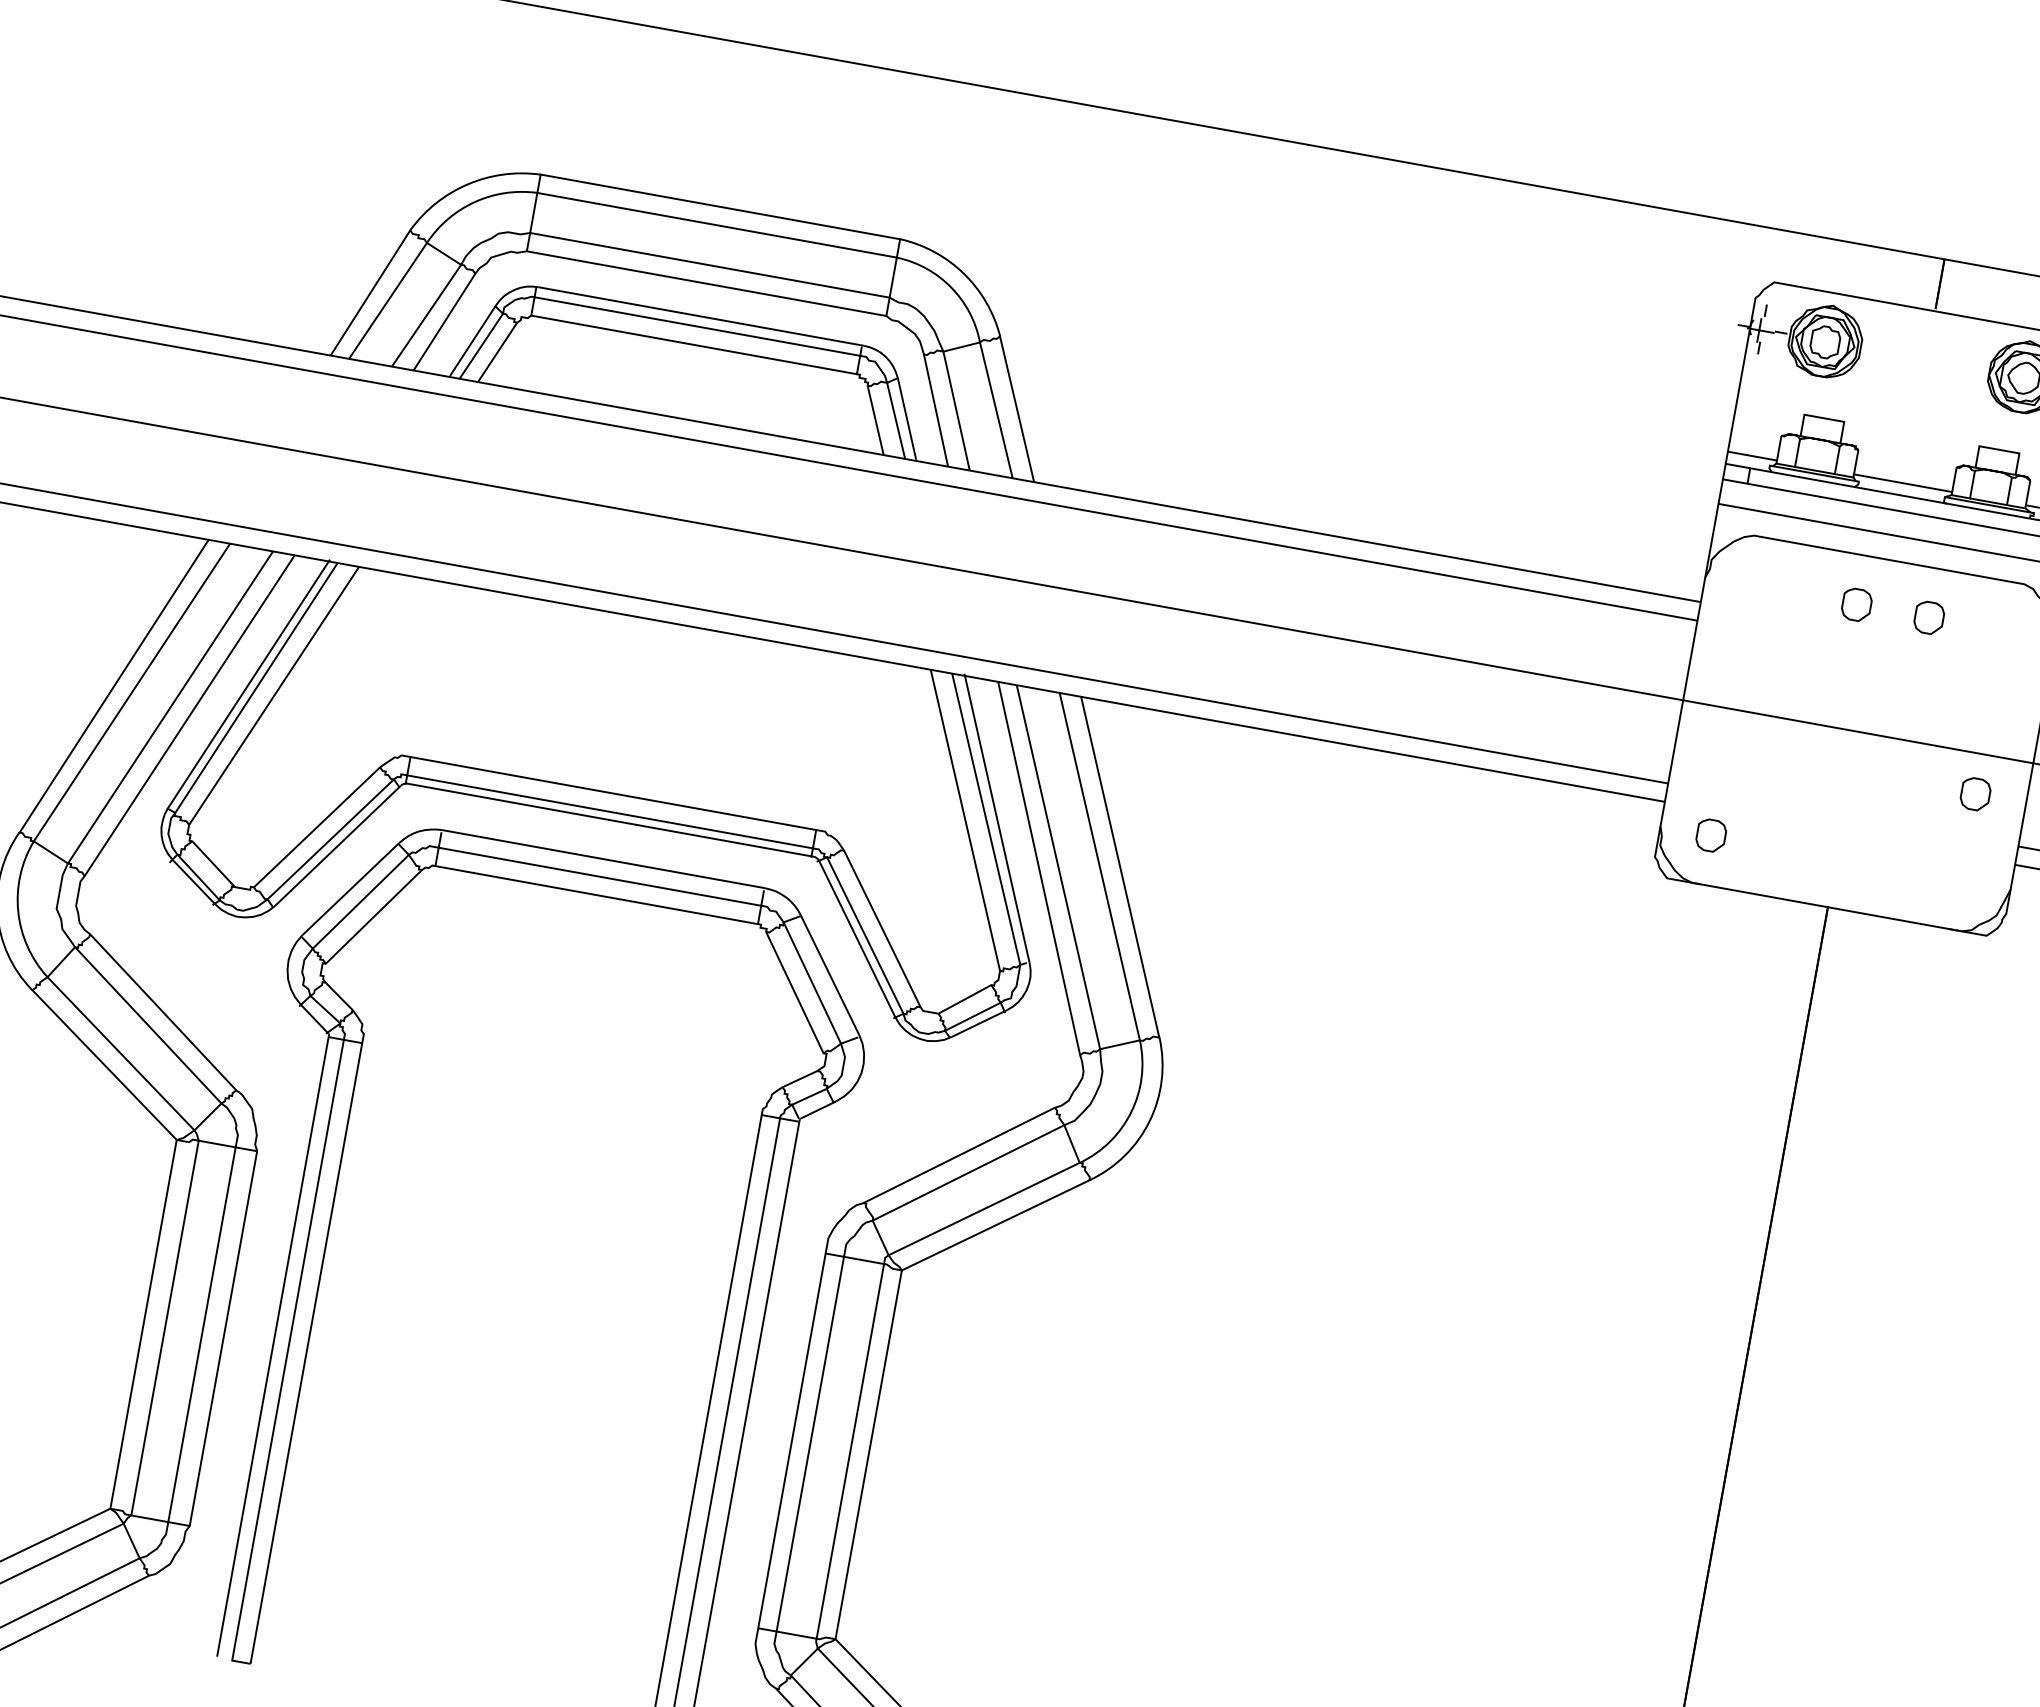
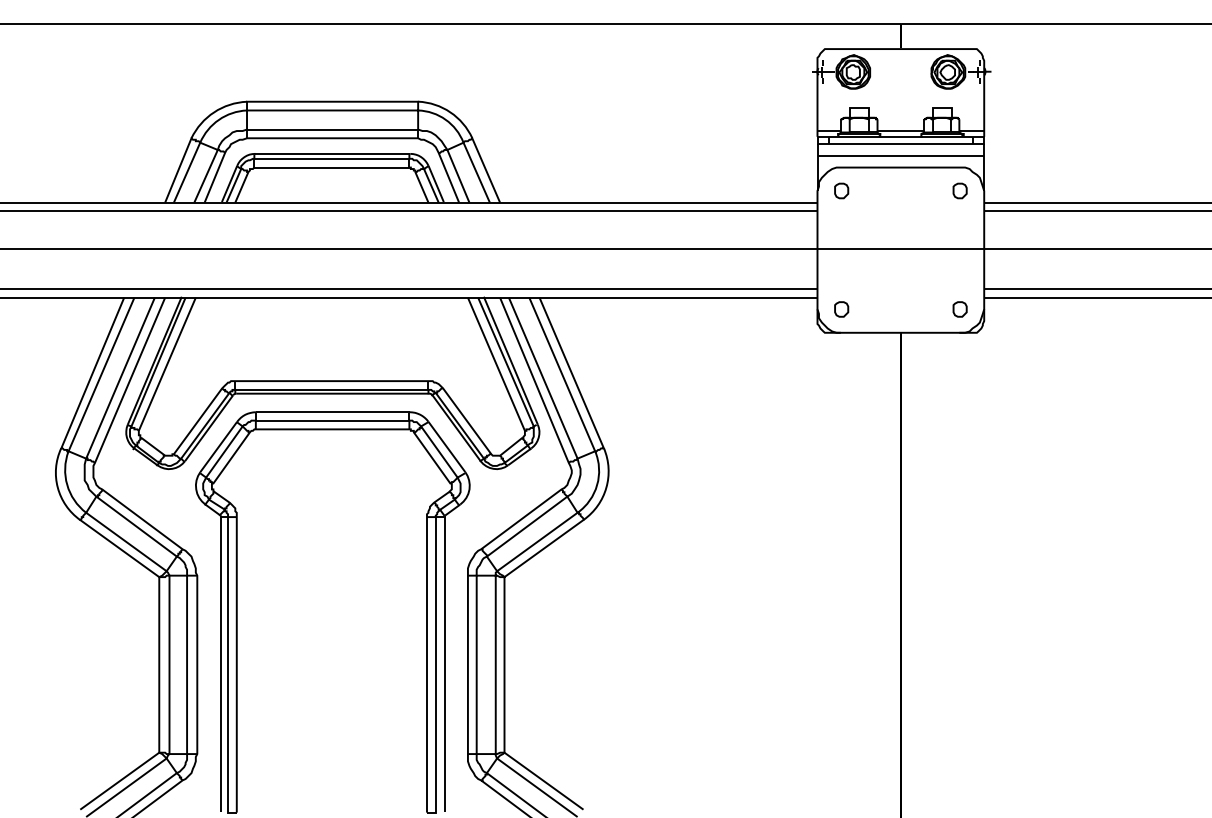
part: (1856, 603) -> (841, 190), moved
part: (1928, 616) -> (959, 190), moved
part: (1974, 794) -> (959, 309), moved

